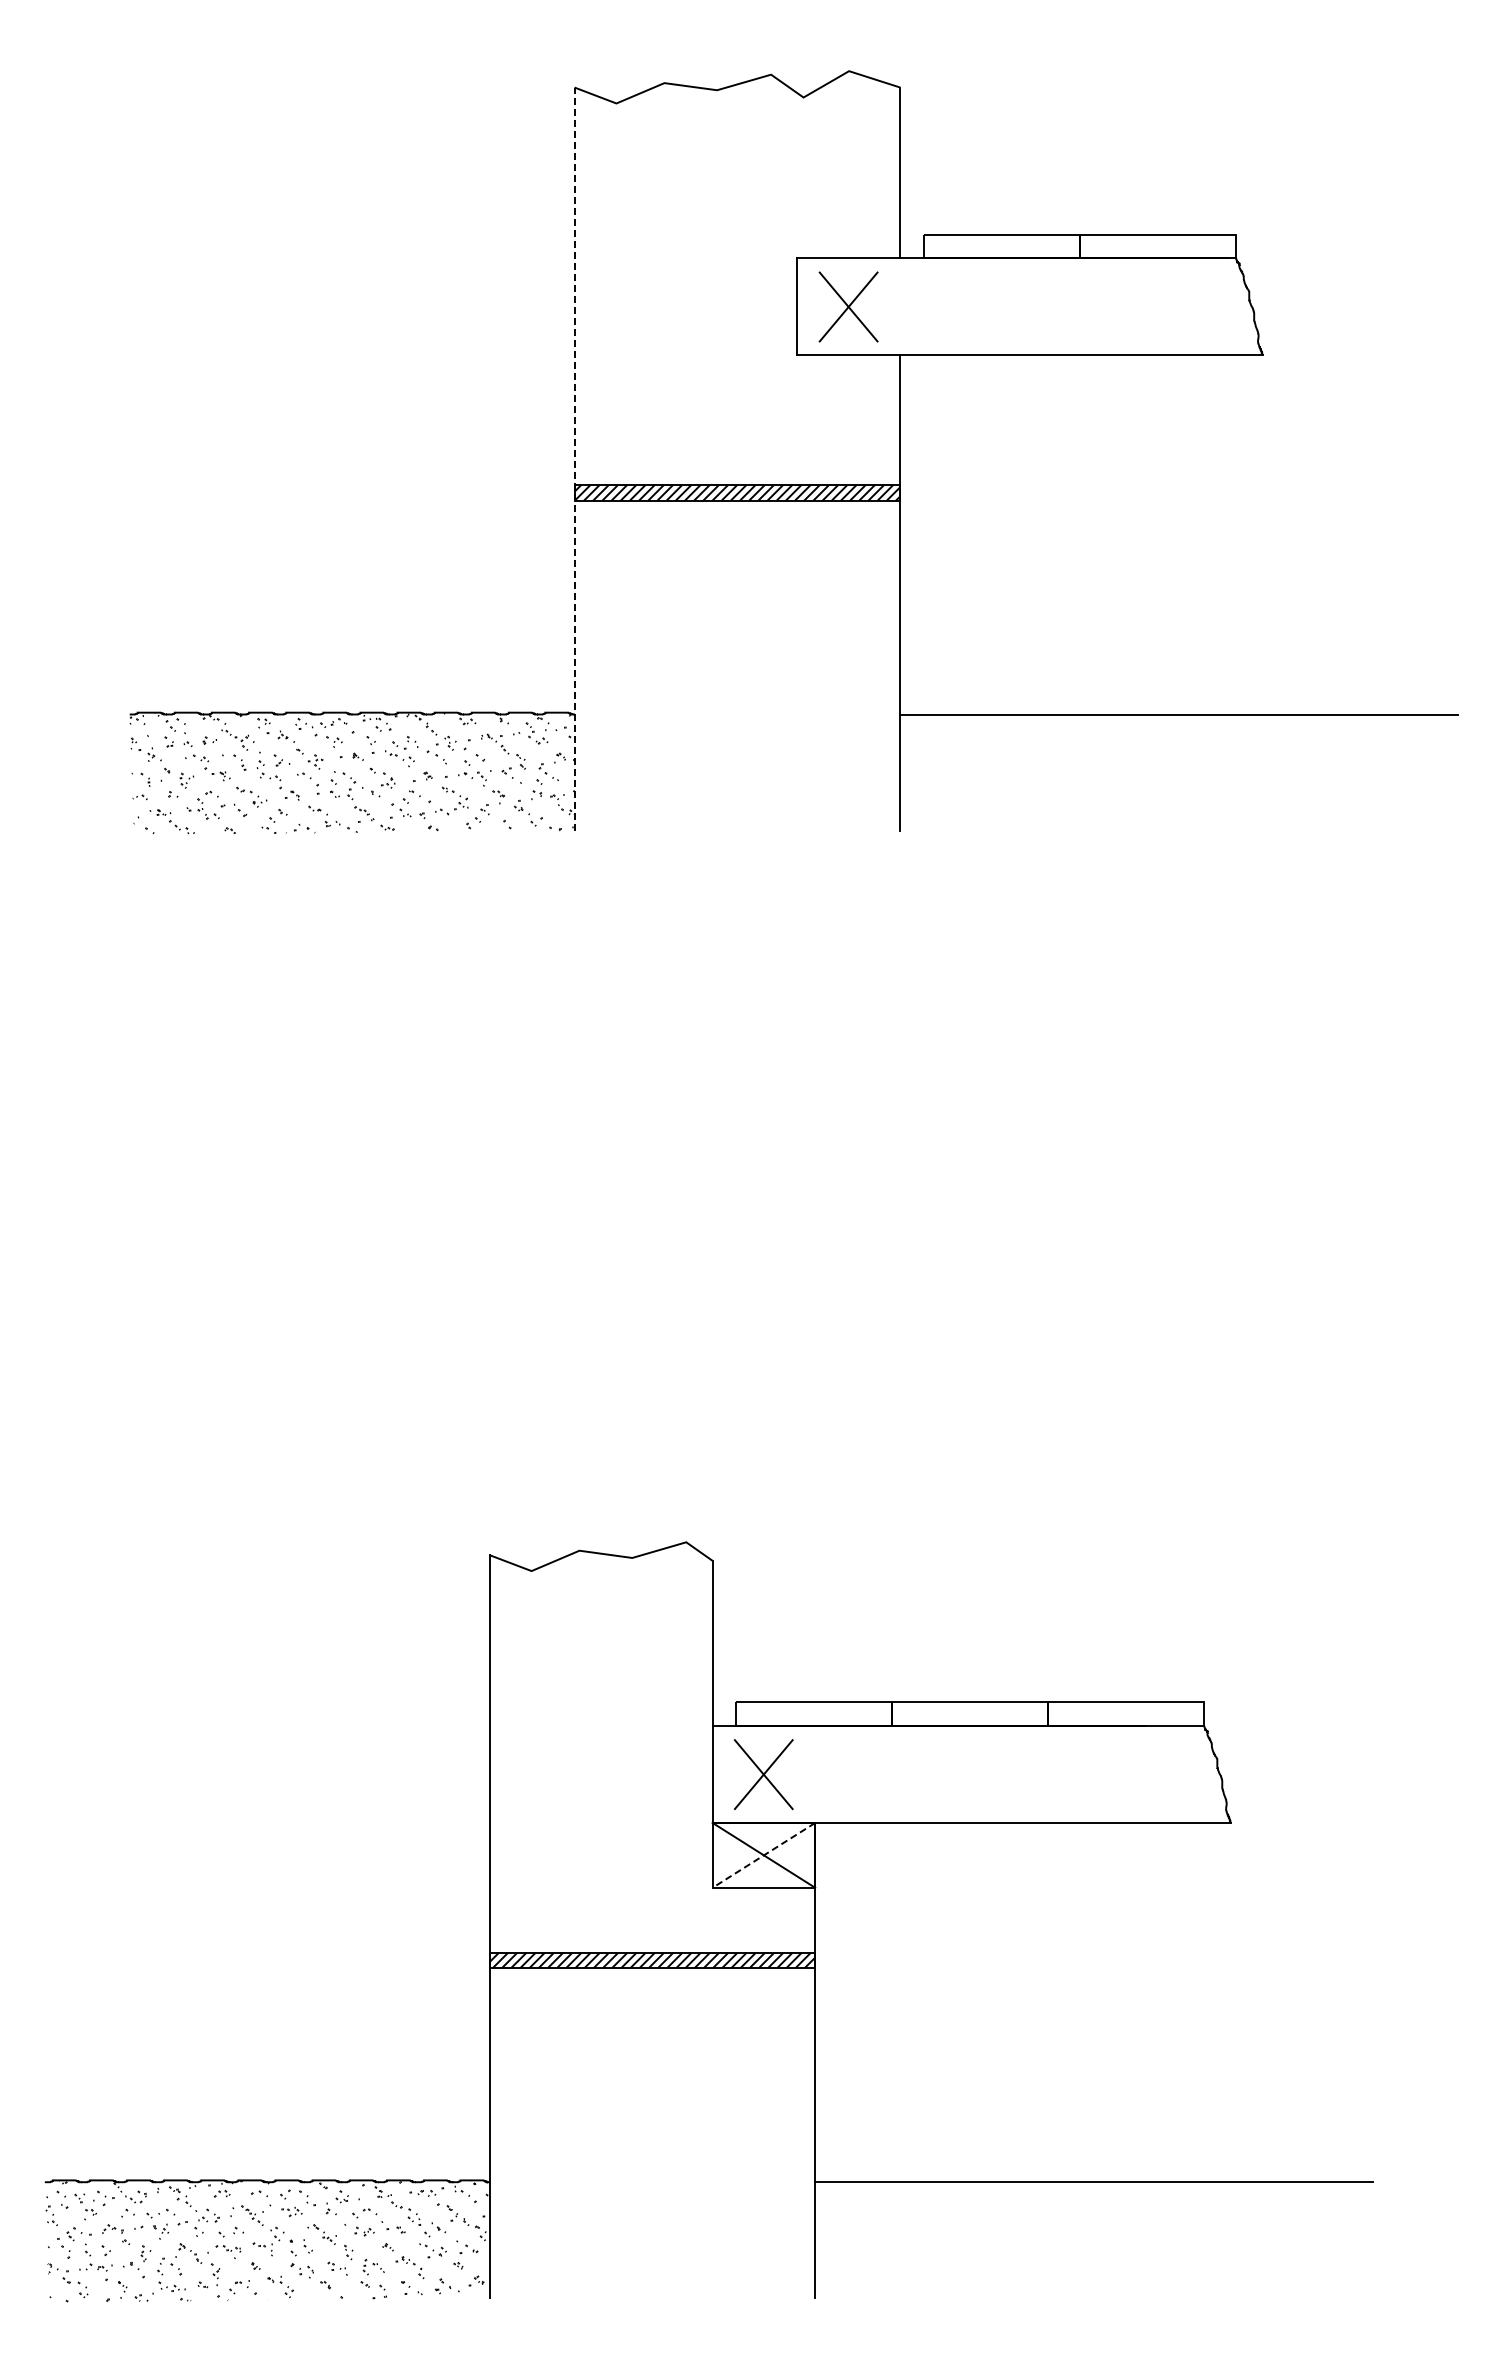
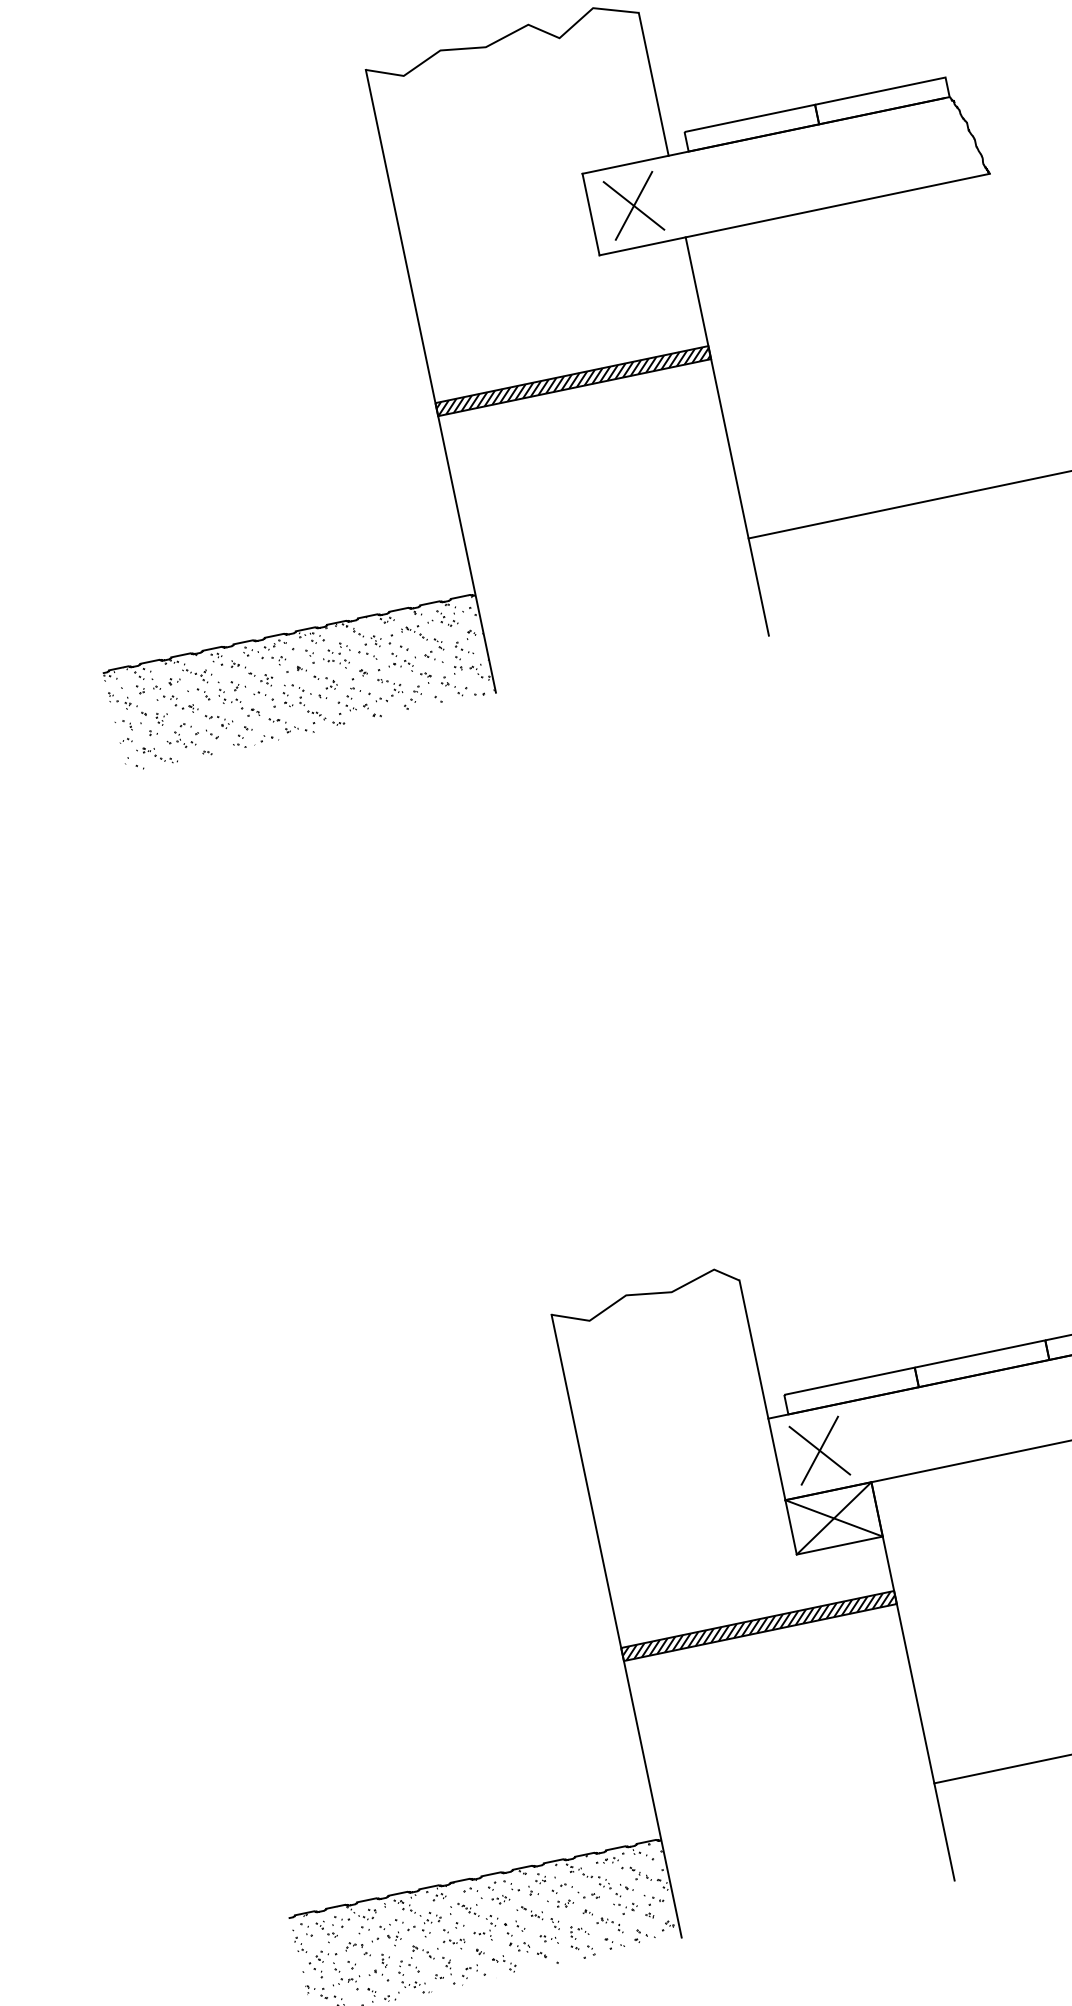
line: (574, 459) -> (430, 381), dashed -> solid
line: (763, 1855) -> (833, 1518), dashed -> solid

